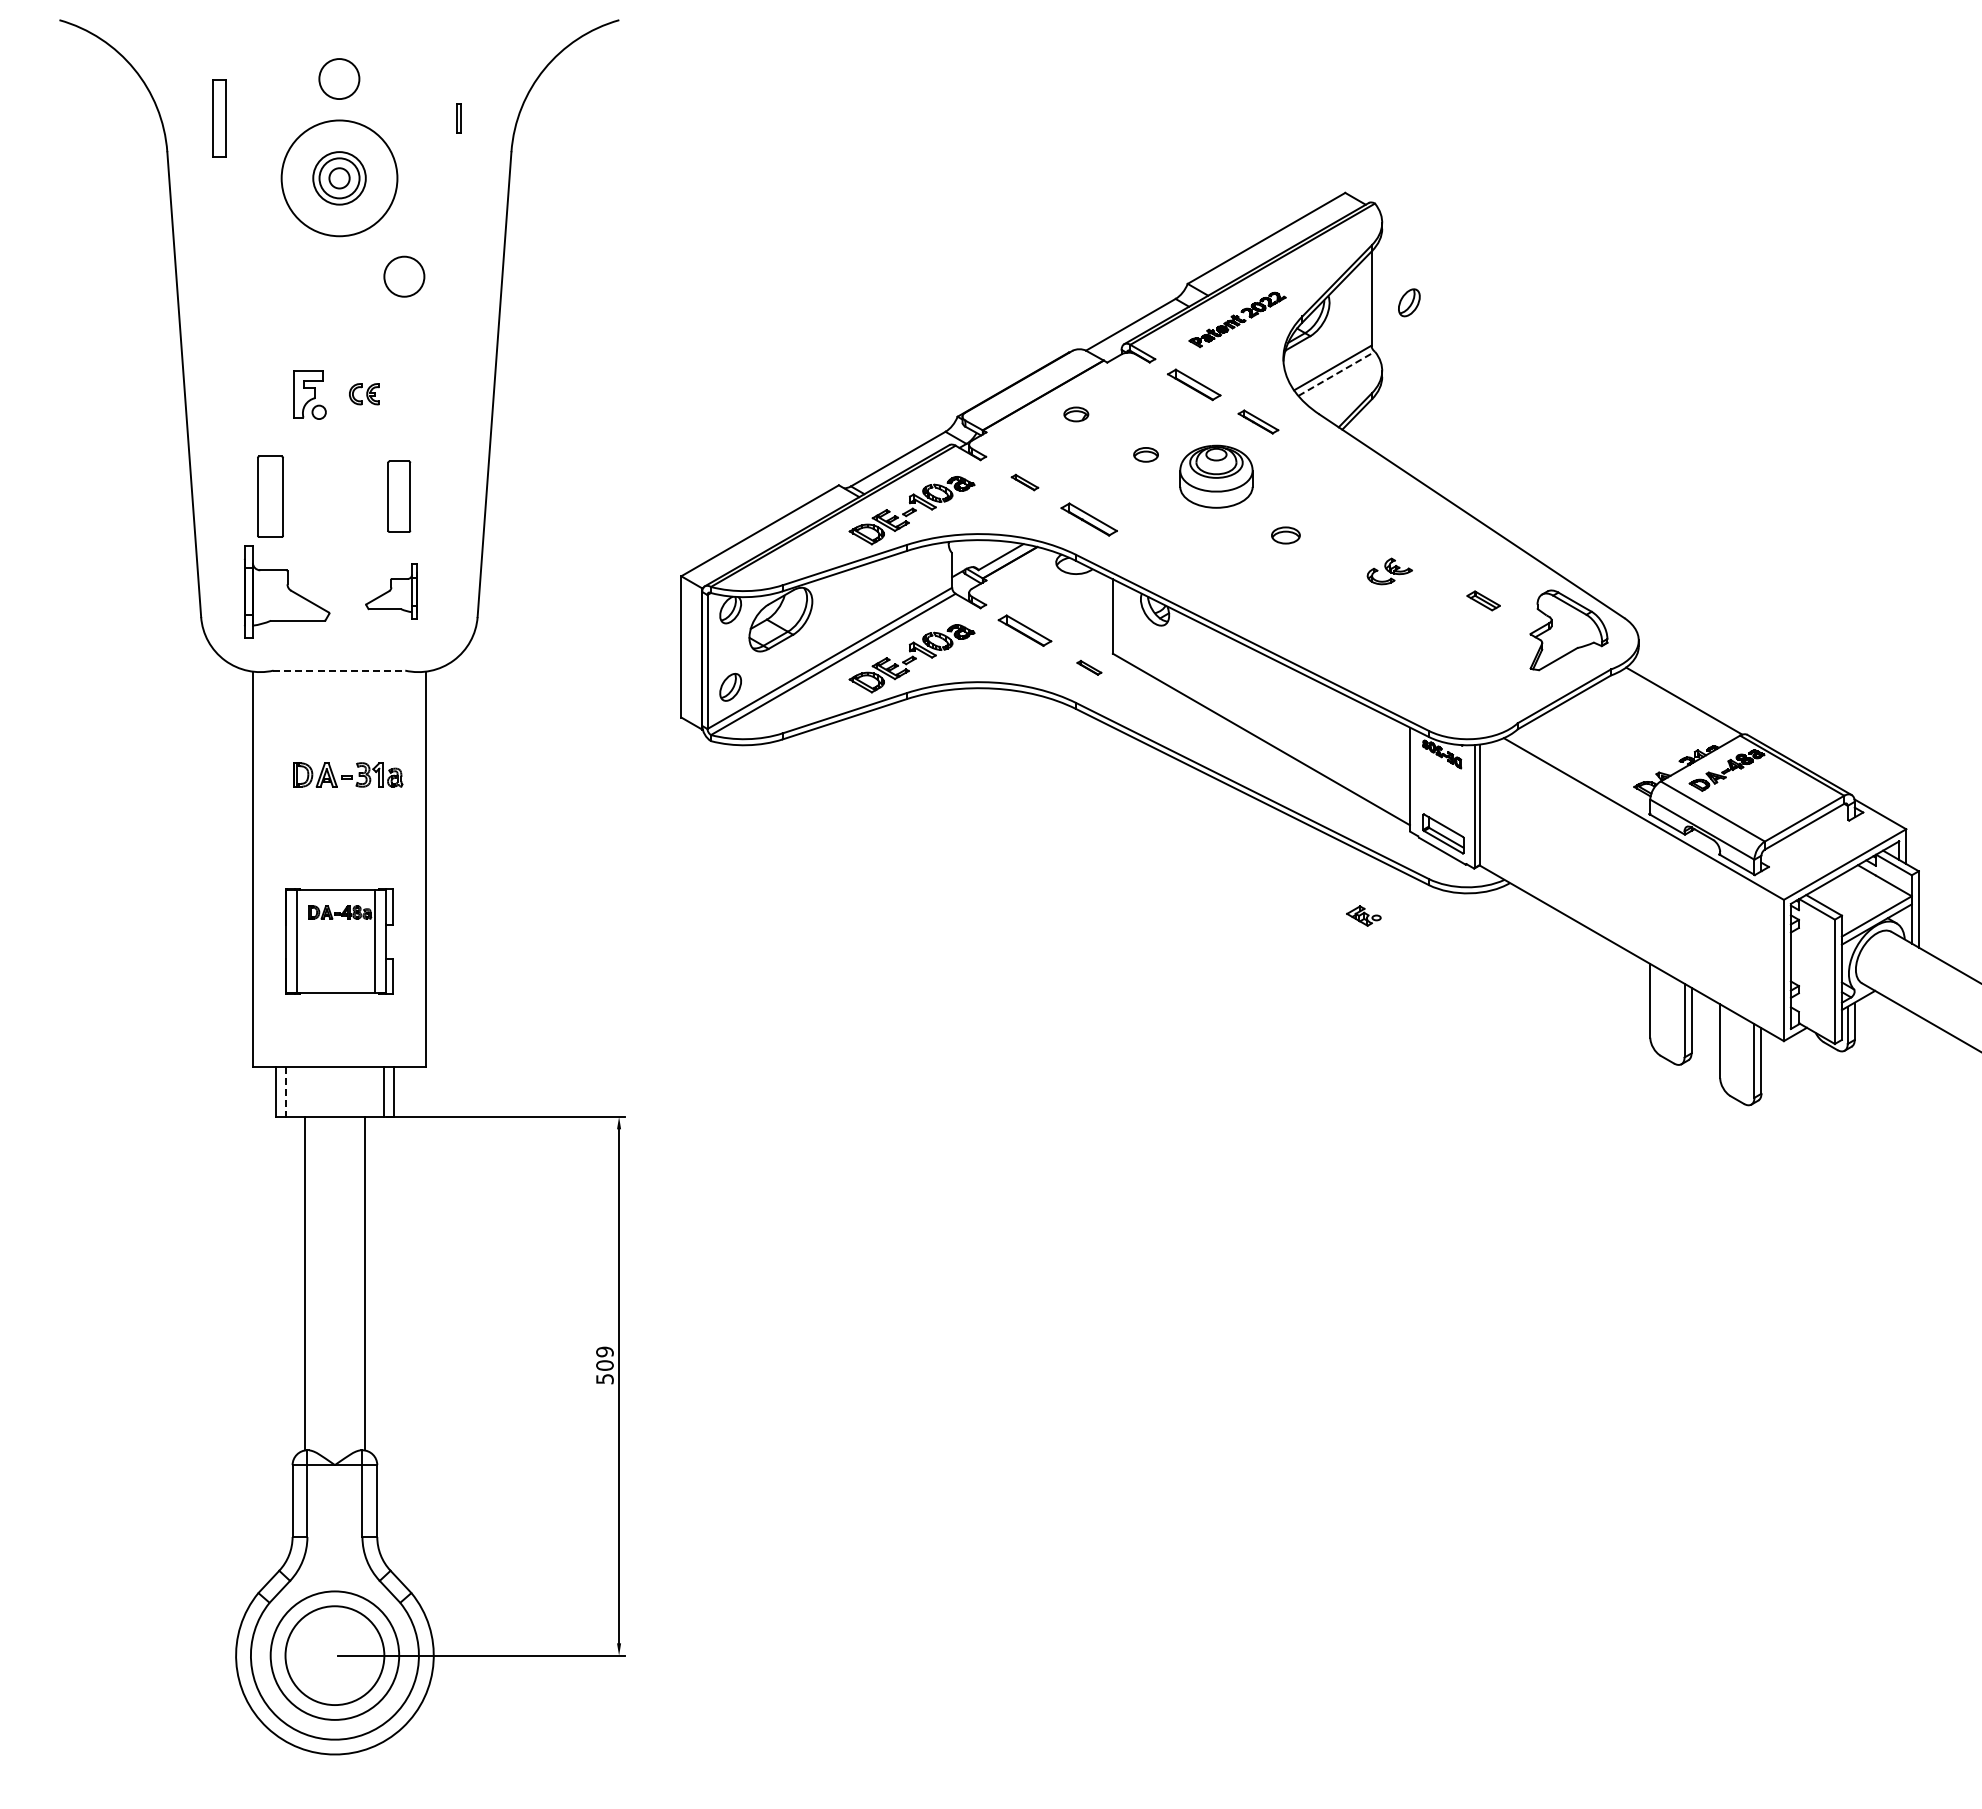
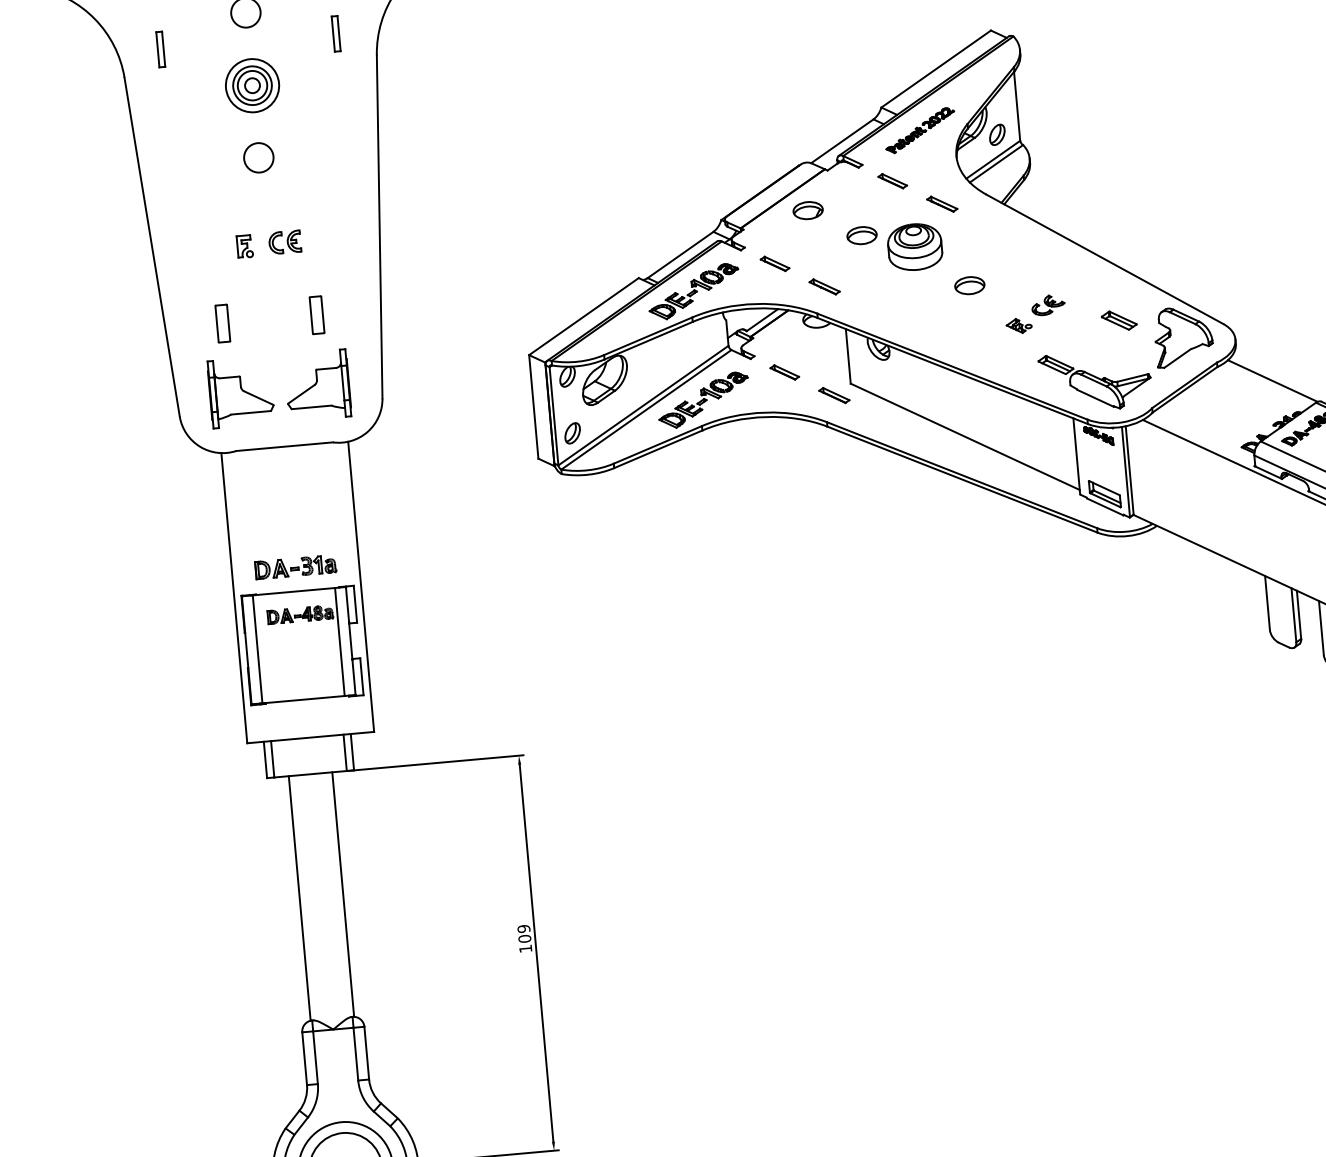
part: (219, 117) -> (160, 48), size x0.62
part: (458, 117) -> (335, 33), size x1.67
circle: (339, 178) -> (252, 85), size x0.62
circle: (404, 276) -> (258, 157), moved
part: (1409, 302) -> (997, 134), moved
line: (1337, 373) -> (997, 163), dashed -> solid
part: (1193, 384) -> (892, 180), size x0.71
part: (364, 393) -> (284, 241), size x1.43
part: (309, 395) -> (244, 246), size x0.62
part: (1076, 414) -> (808, 210), size x1.67
part: (1145, 454) -> (861, 235), size x1.67
part: (1024, 482) -> (774, 263), size x1.43
part: (270, 496) -> (222, 323), size x0.62
part: (398, 496) -> (316, 315), size x0.71
part: (1089, 519) -> (824, 286), size x0.71
part: (1285, 535) -> (969, 285), size x1.43
part: (391, 591) -> (317, 385), size x1.67
part: (1483, 600) -> (1118, 320), size x1.43
part: (1024, 630) -> (784, 372), size x0.71
part: (1089, 667) -> (834, 395), size x1.67
line: (339, 670) -> (284, 446), dashed -> solid
part: (1444, 679) -> (1095, 380), added
part: (348, 774) -> (296, 566), moved
part: (1363, 915) -> (1018, 325), moved
part: (339, 941) -> (302, 645), size x1.43
line: (285, 1092) -> (272, 759), dashed -> solid
text: (604, 1379) -> (525, 949), 509 -> 109

